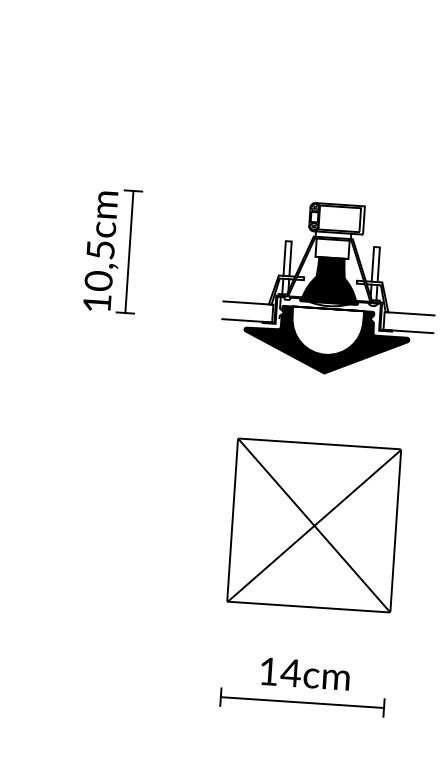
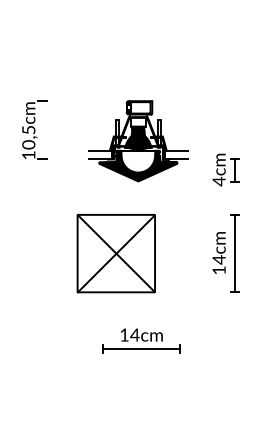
line: (129, 252) -> (42, 130), removed
part: (312, 525) -> (115, 253), moved
part: (303, 685) -> (141, 340), moved

